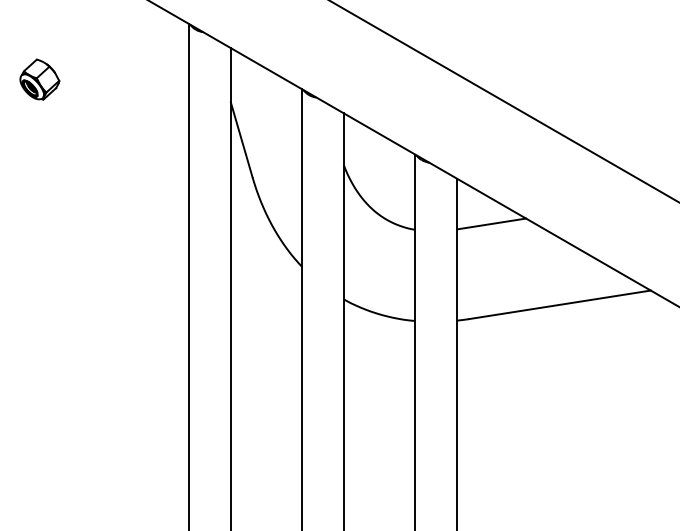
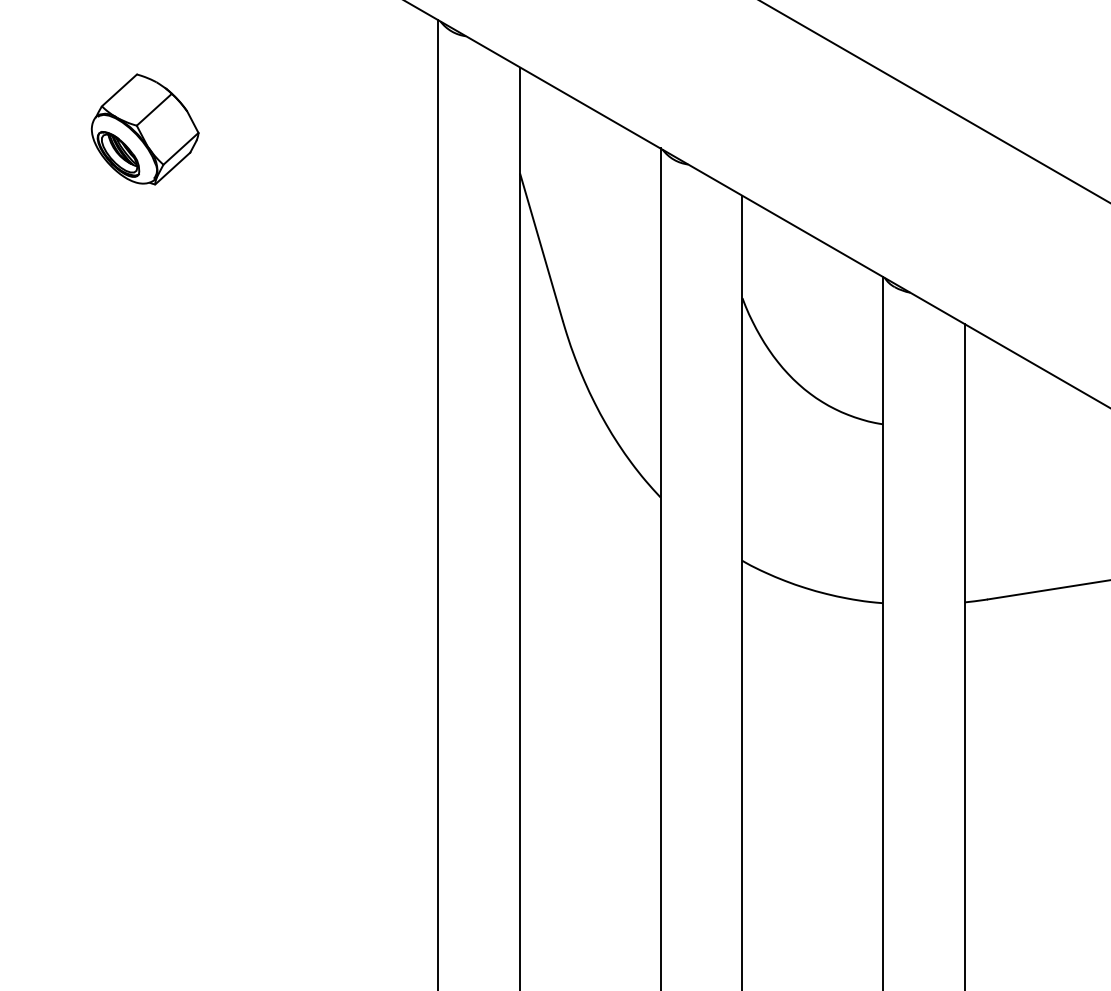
part: (39, 79) -> (144, 129), size x1.4
line: (491, 223) -> (1031, 411), removed

